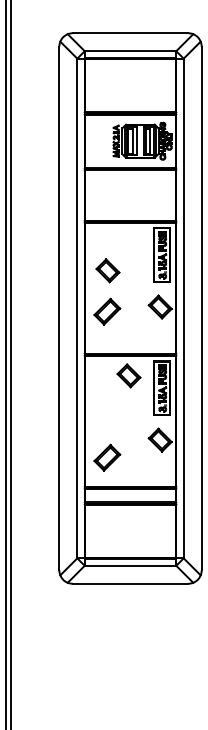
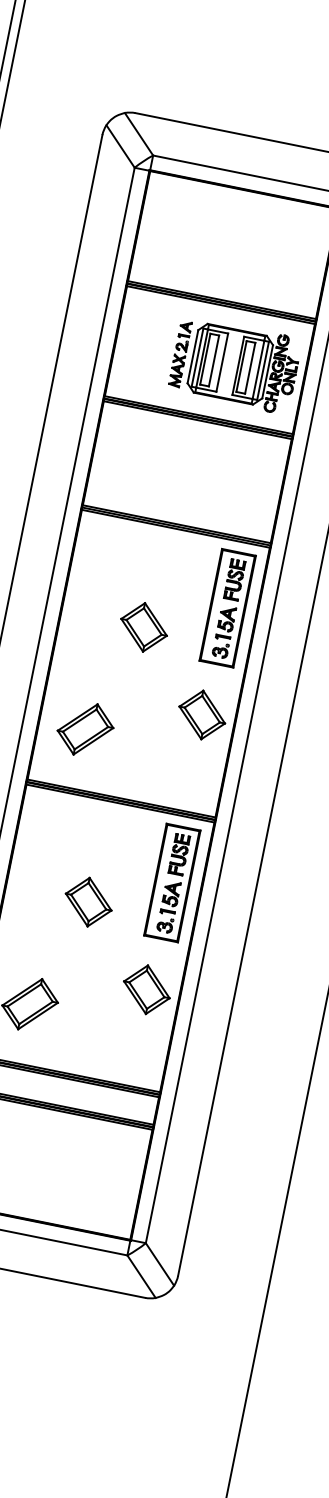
part: (107, 270) -> (143, 626), moved
part: (107, 311) -> (86, 728), moved
part: (128, 375) -> (87, 901), moved

